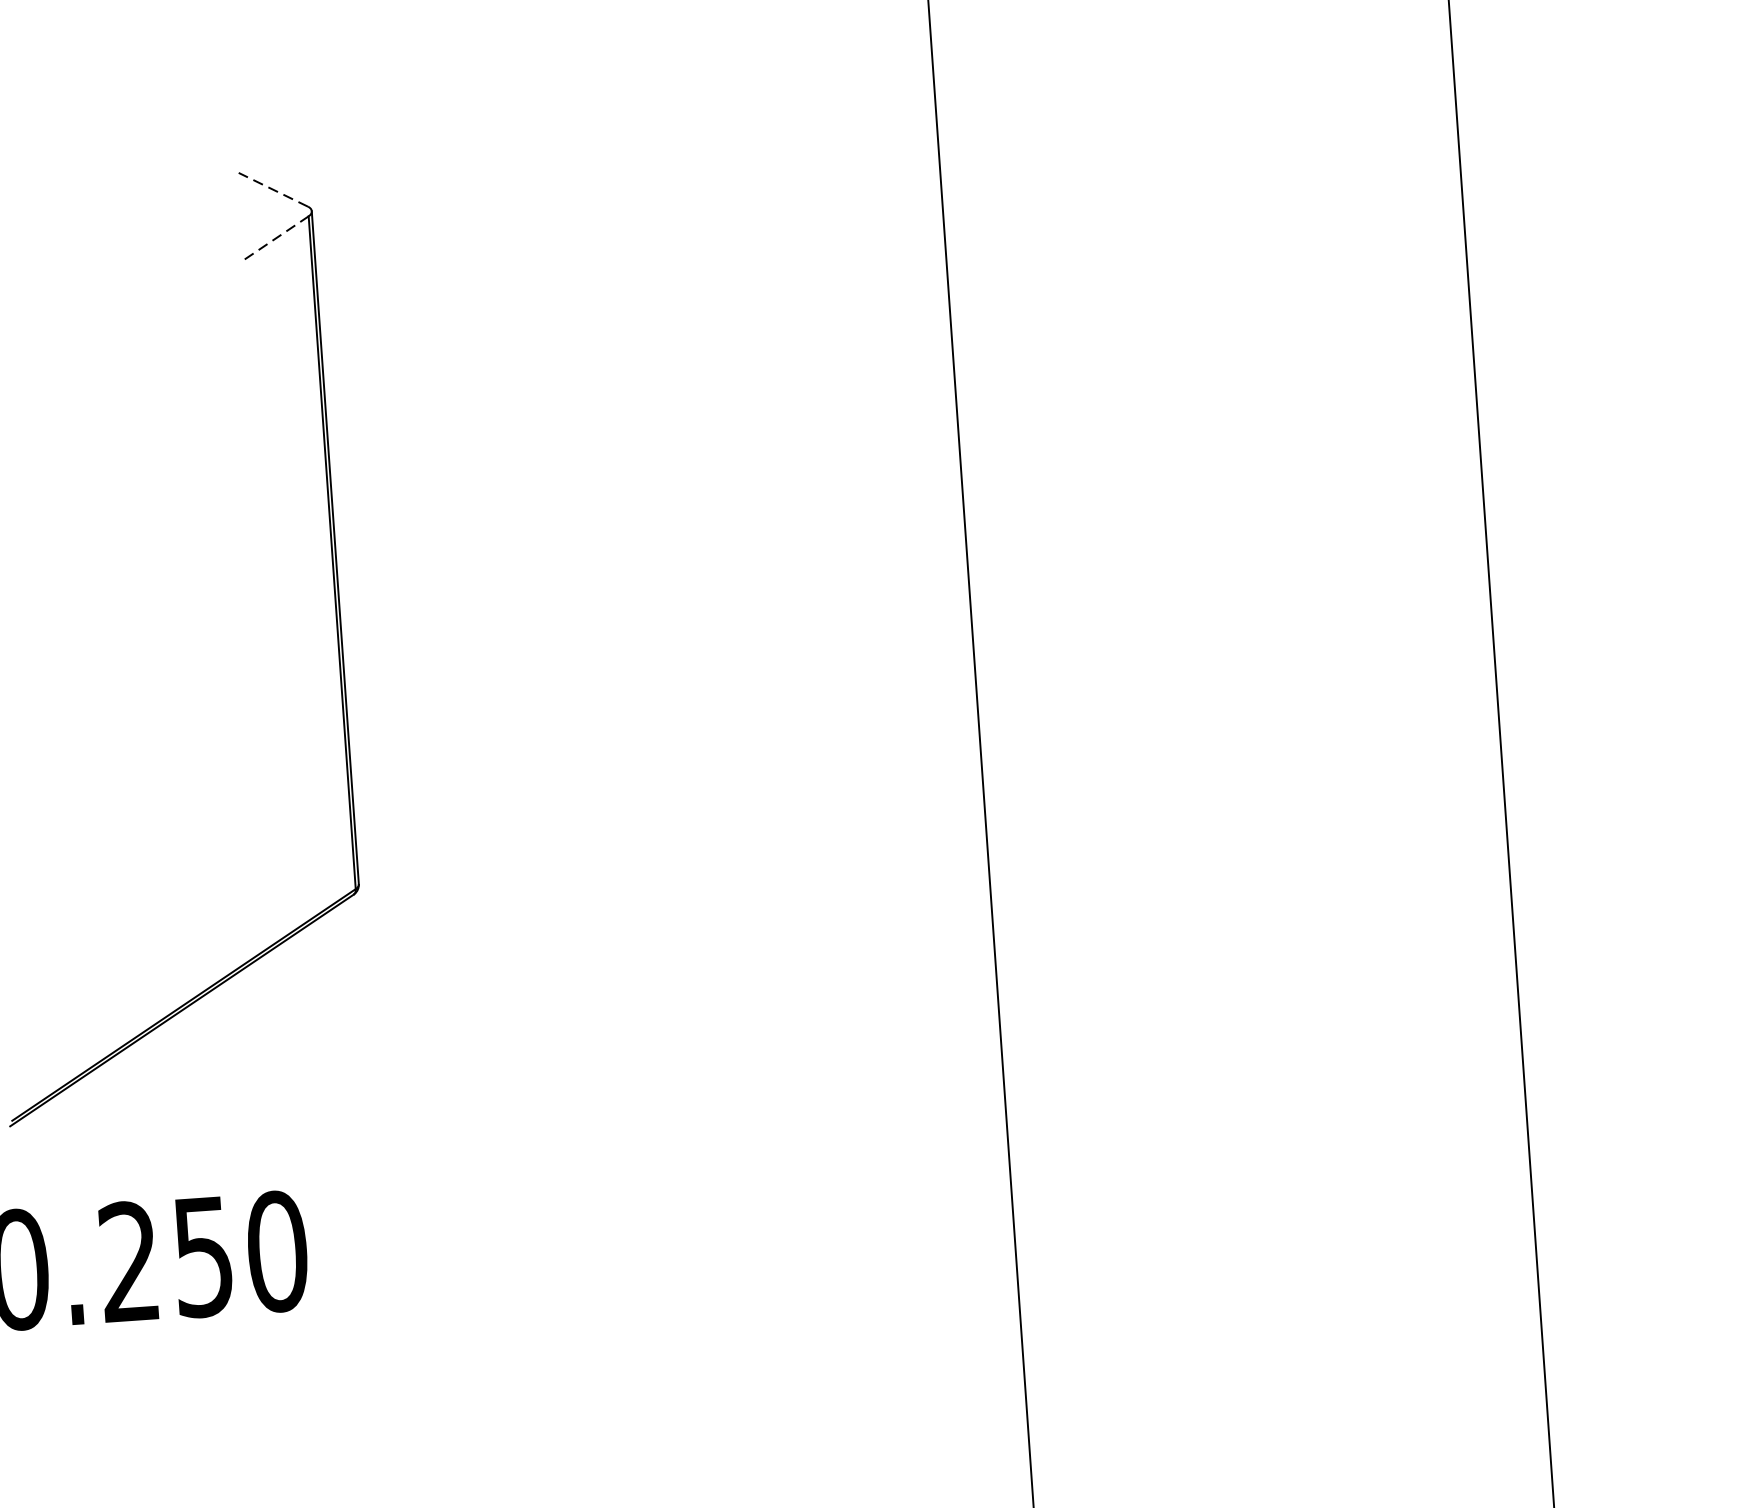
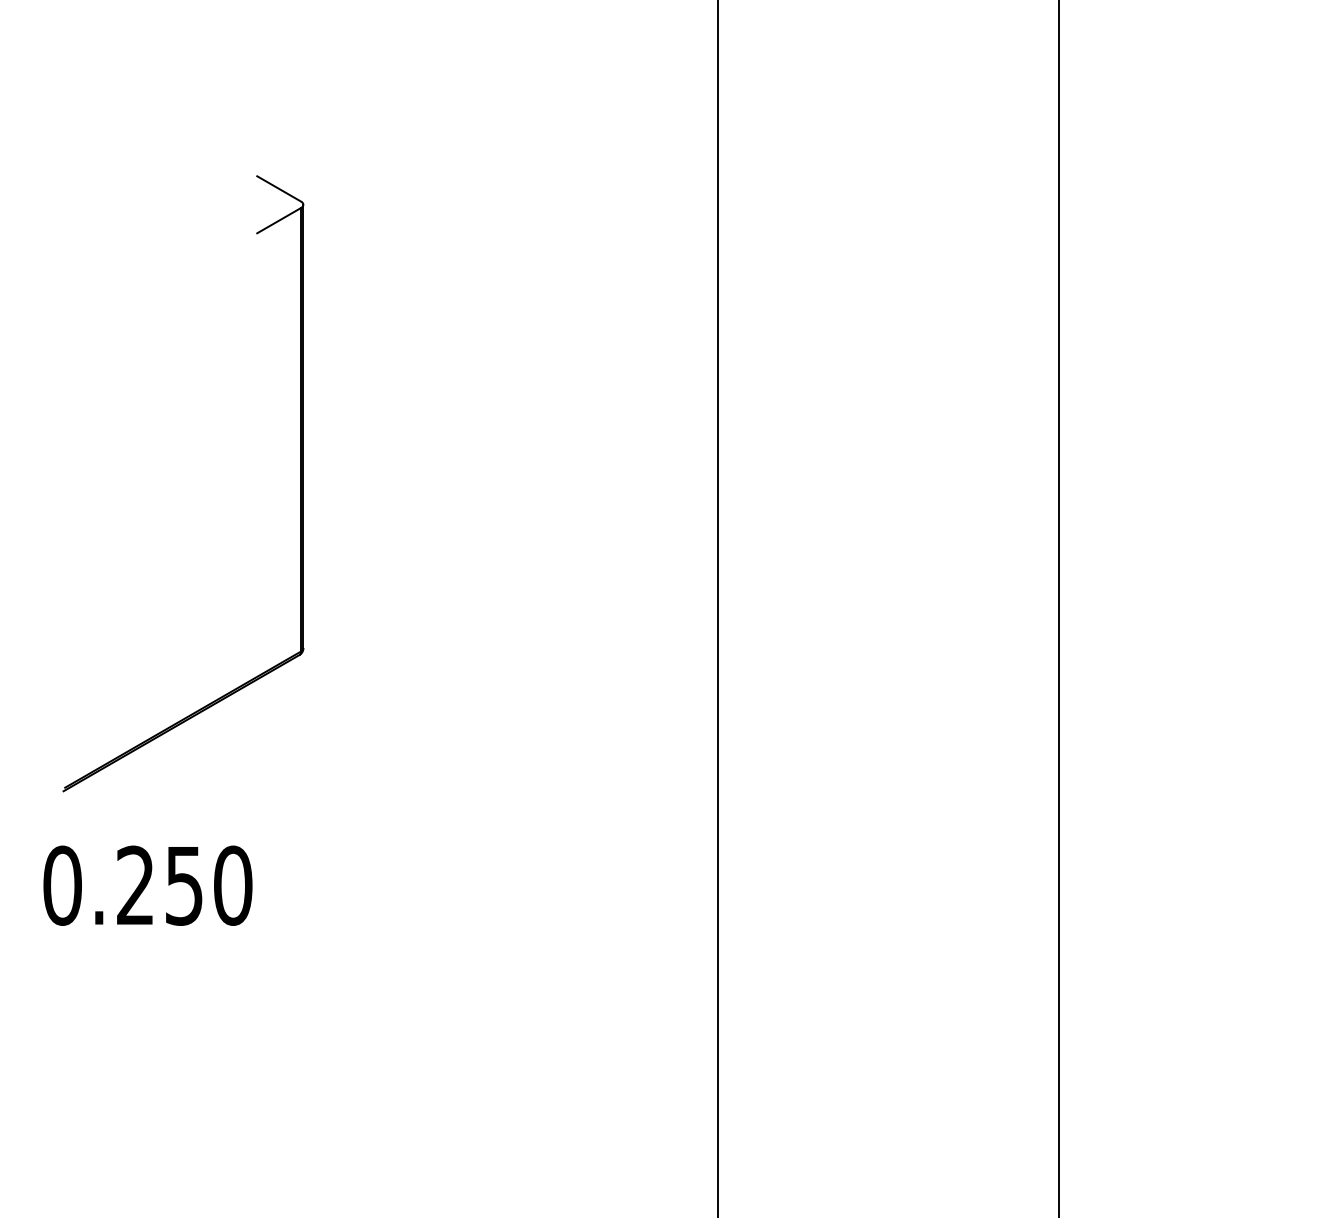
line: (272, 189) -> (278, 188), dashed -> solid
line: (277, 237) -> (279, 220), dashed -> solid

